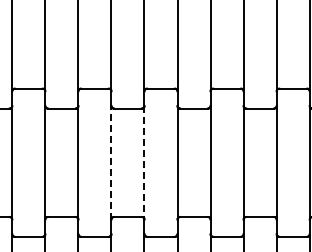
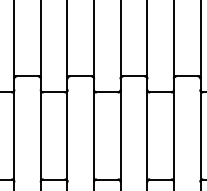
line: (111, 162) -> (94, 135), dashed -> solid
line: (144, 162) -> (120, 135), dashed -> solid

